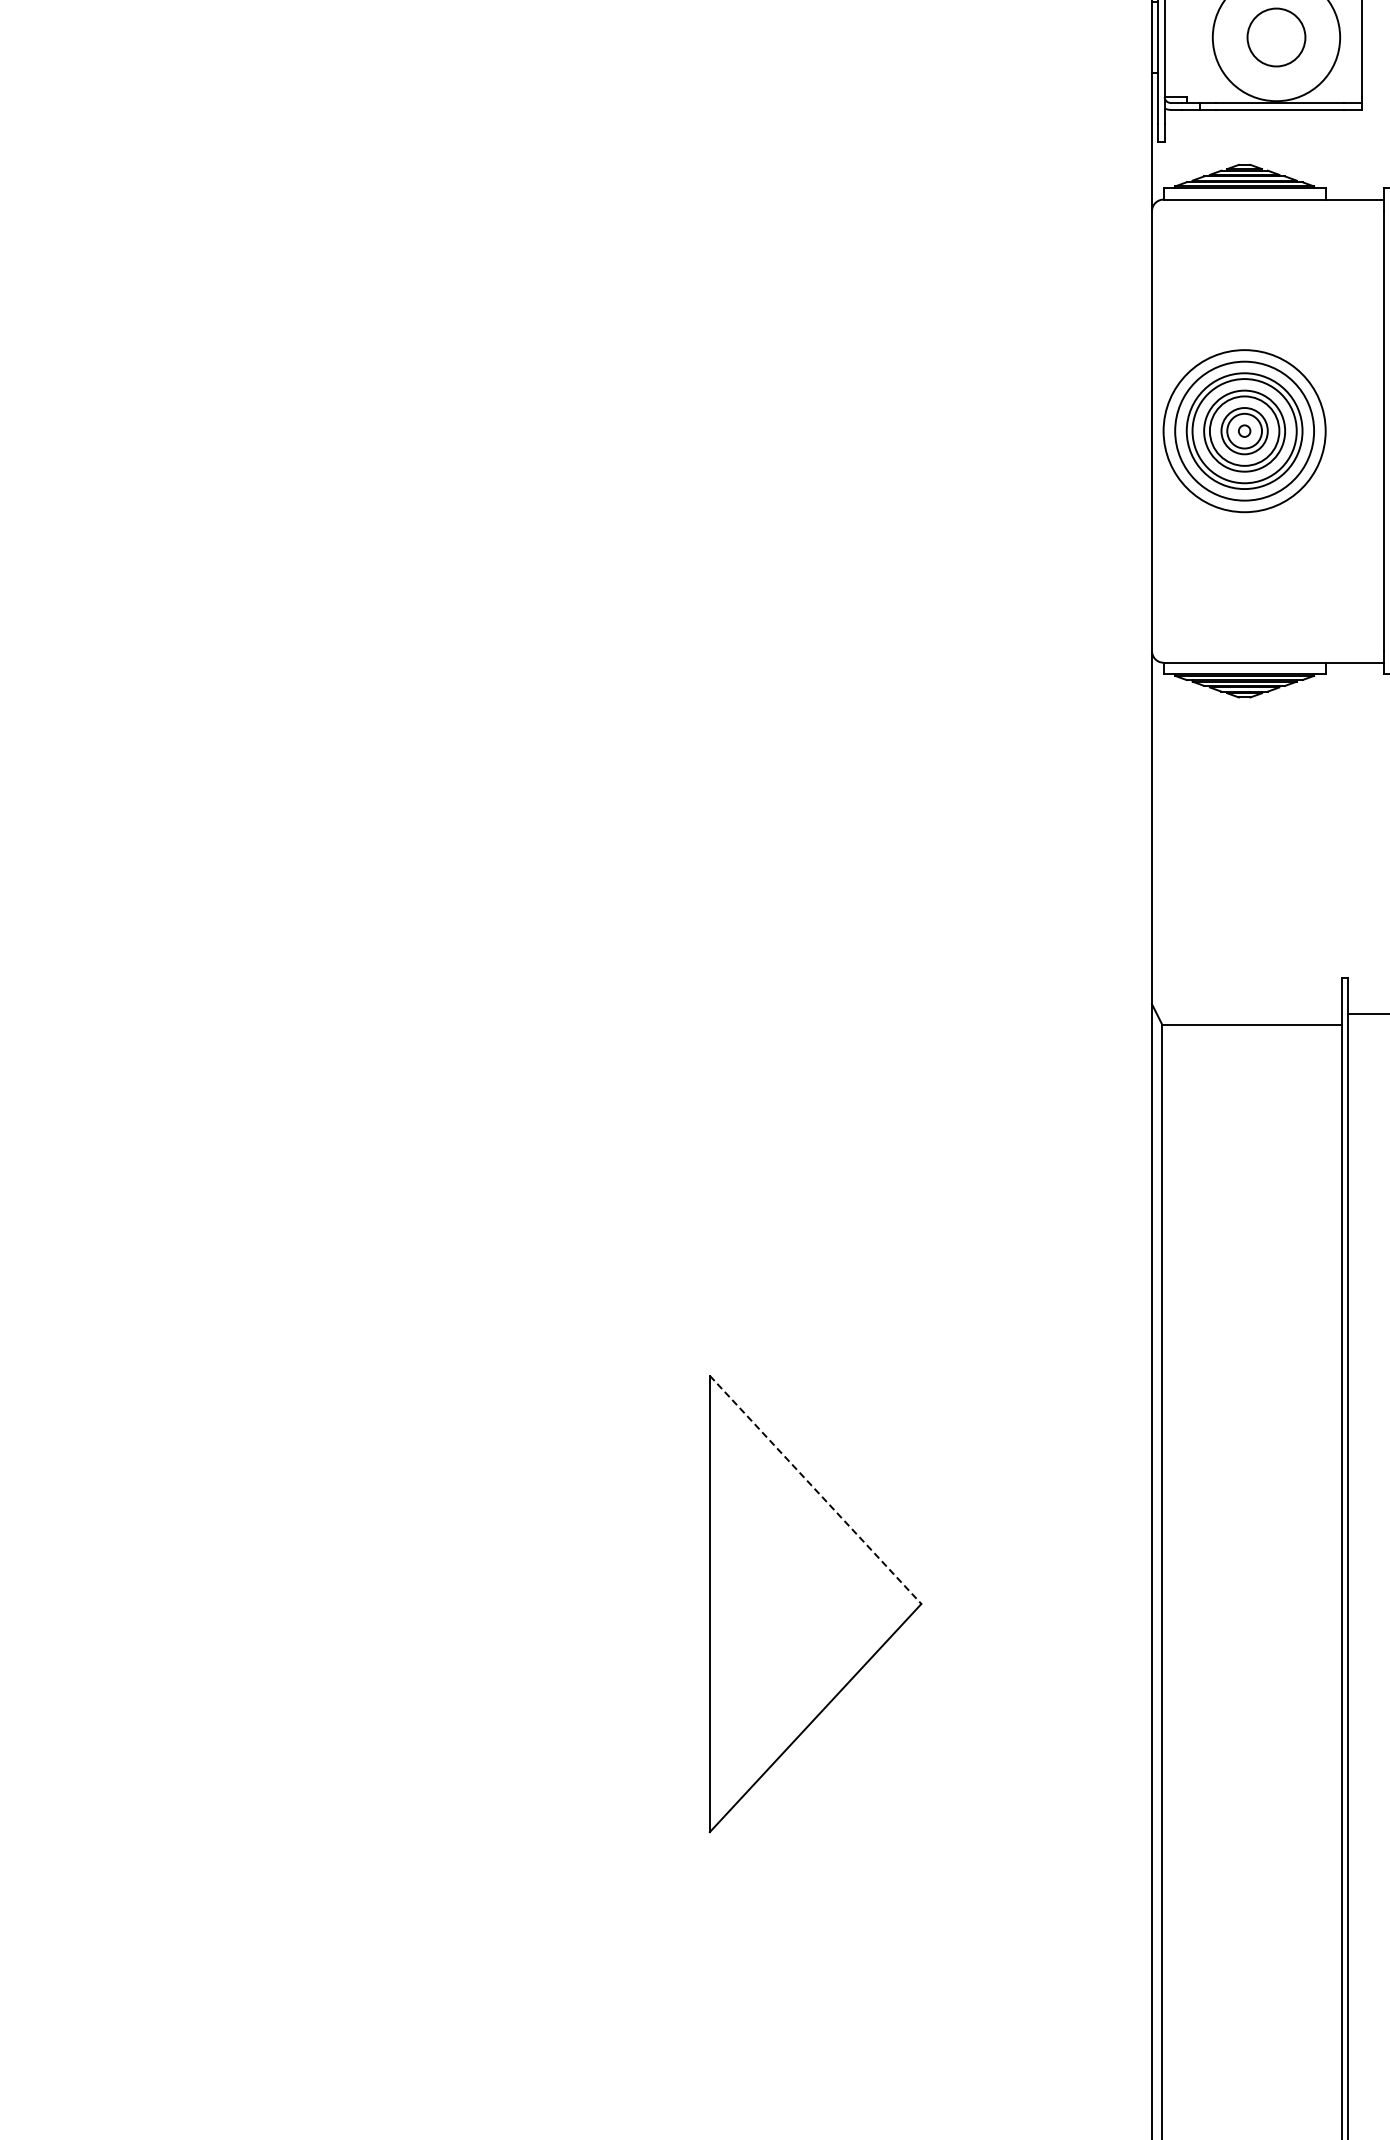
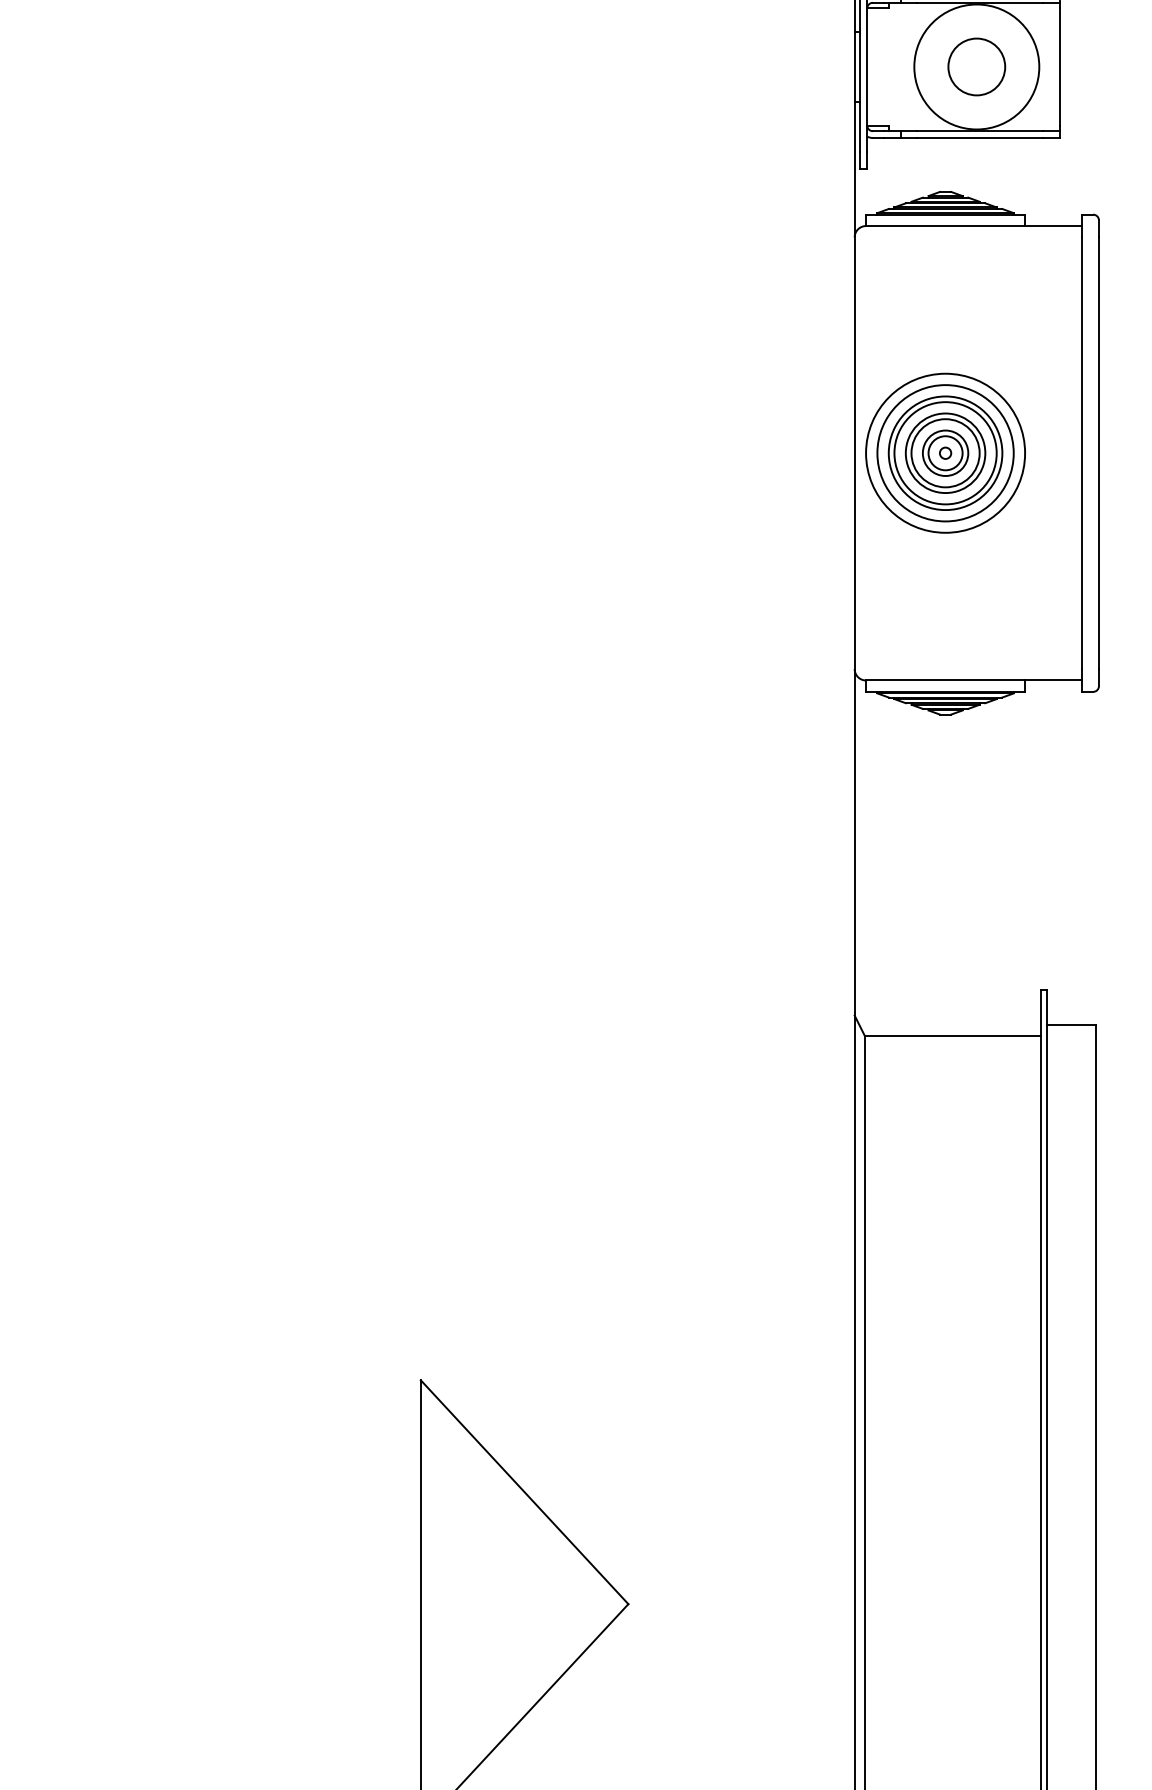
line: (815, 1489) -> (524, 1491), dashed -> solid

